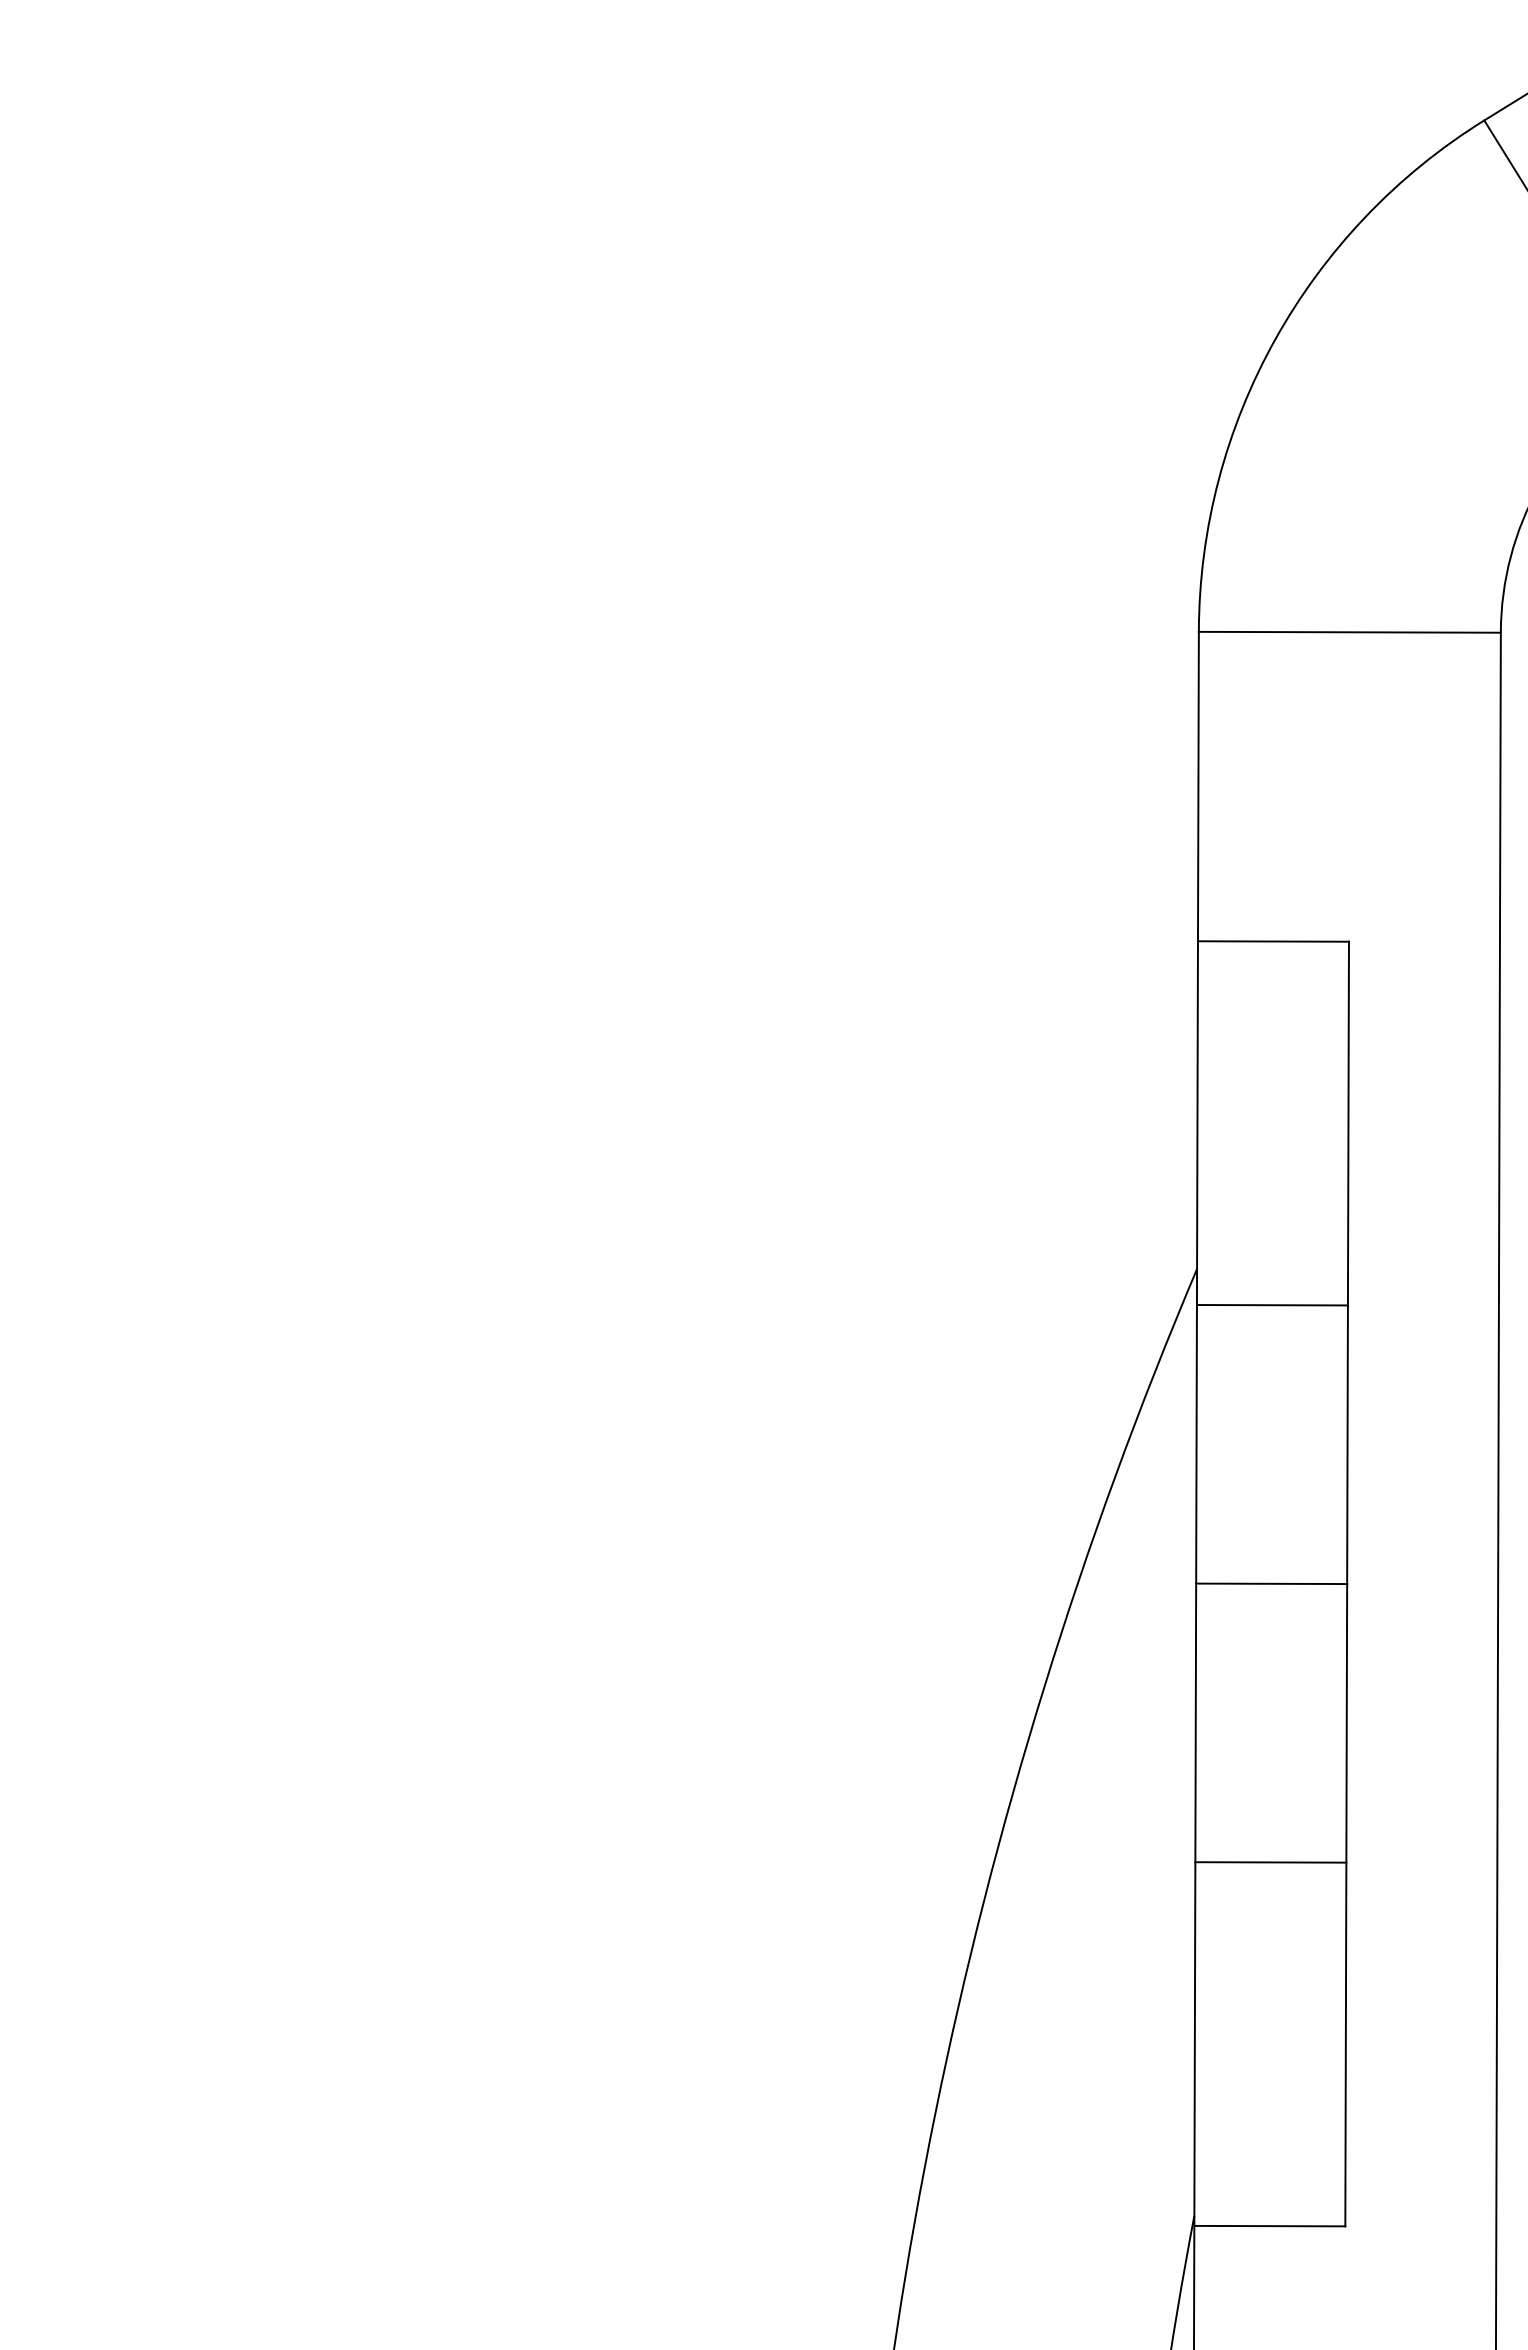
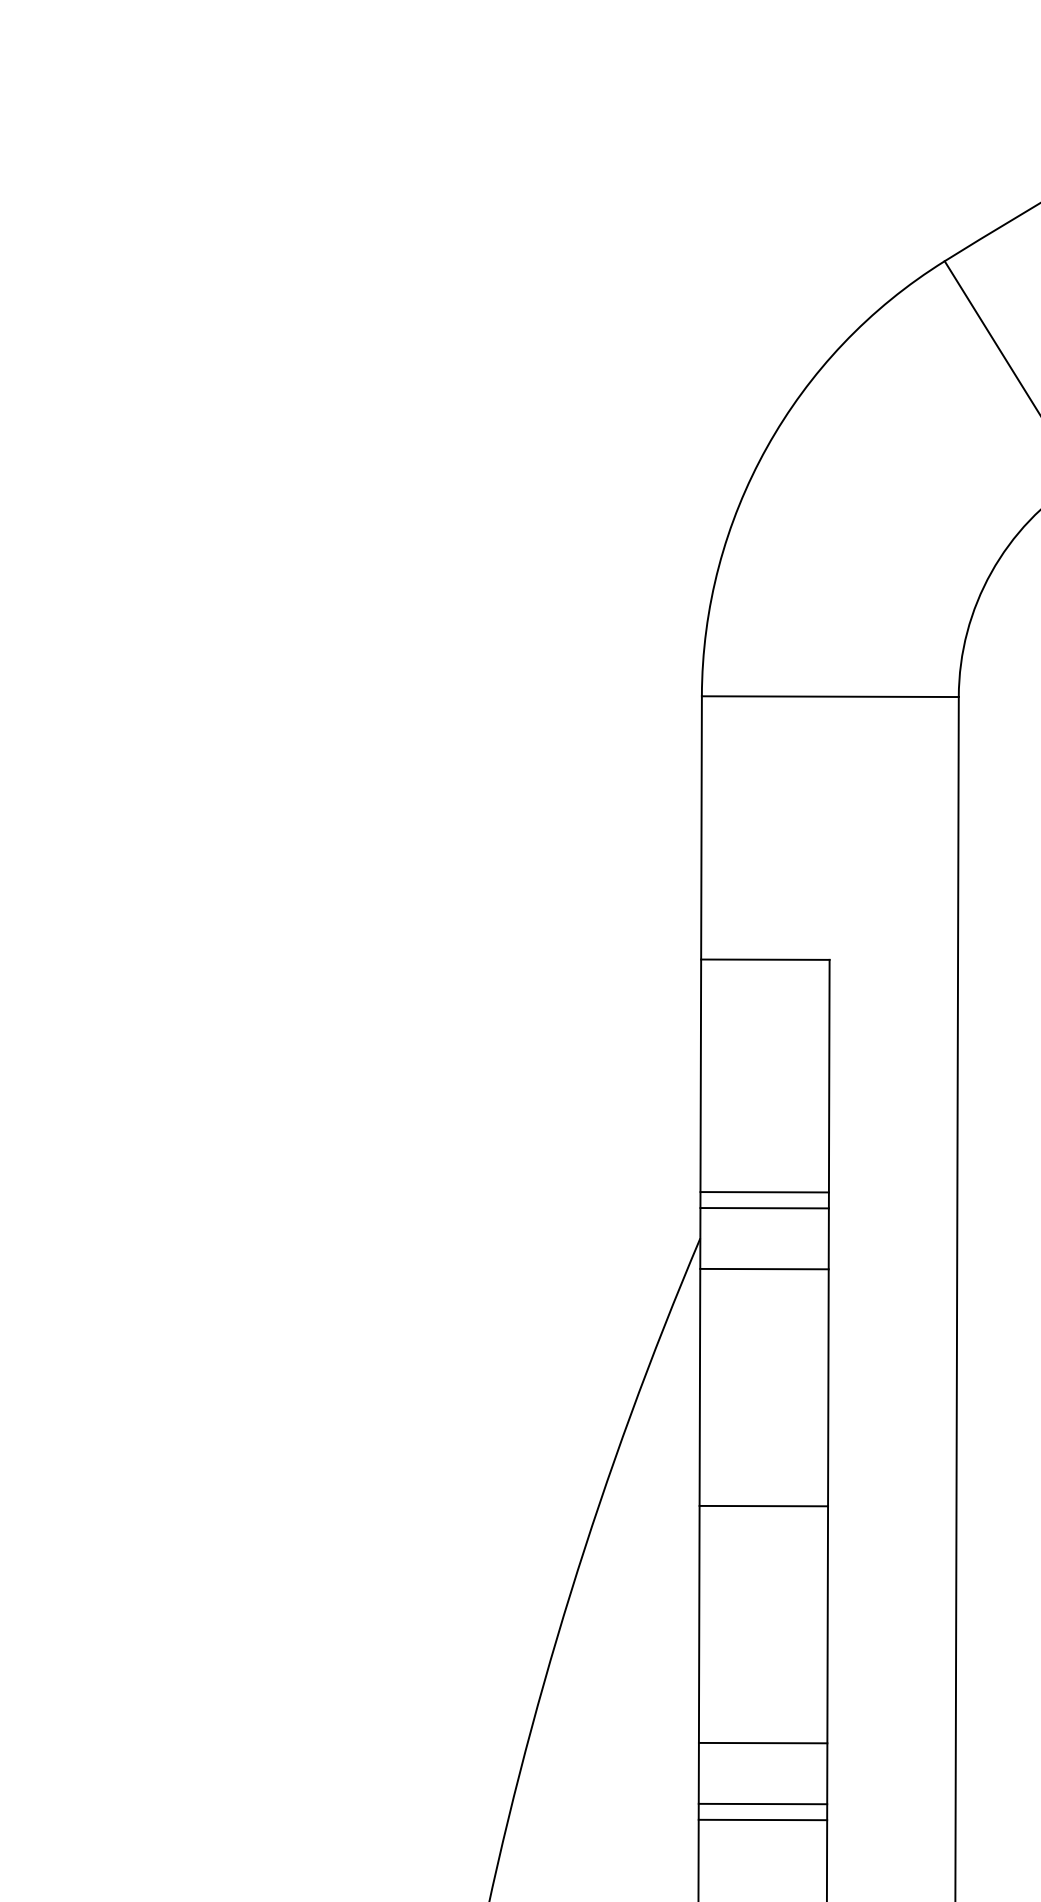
line: (1272, 1214) -> (764, 1191), added
line: (1272, 1233) -> (764, 1208), added
line: (1270, 1933) -> (762, 1803), added
line: (1270, 1952) -> (762, 1819), added

